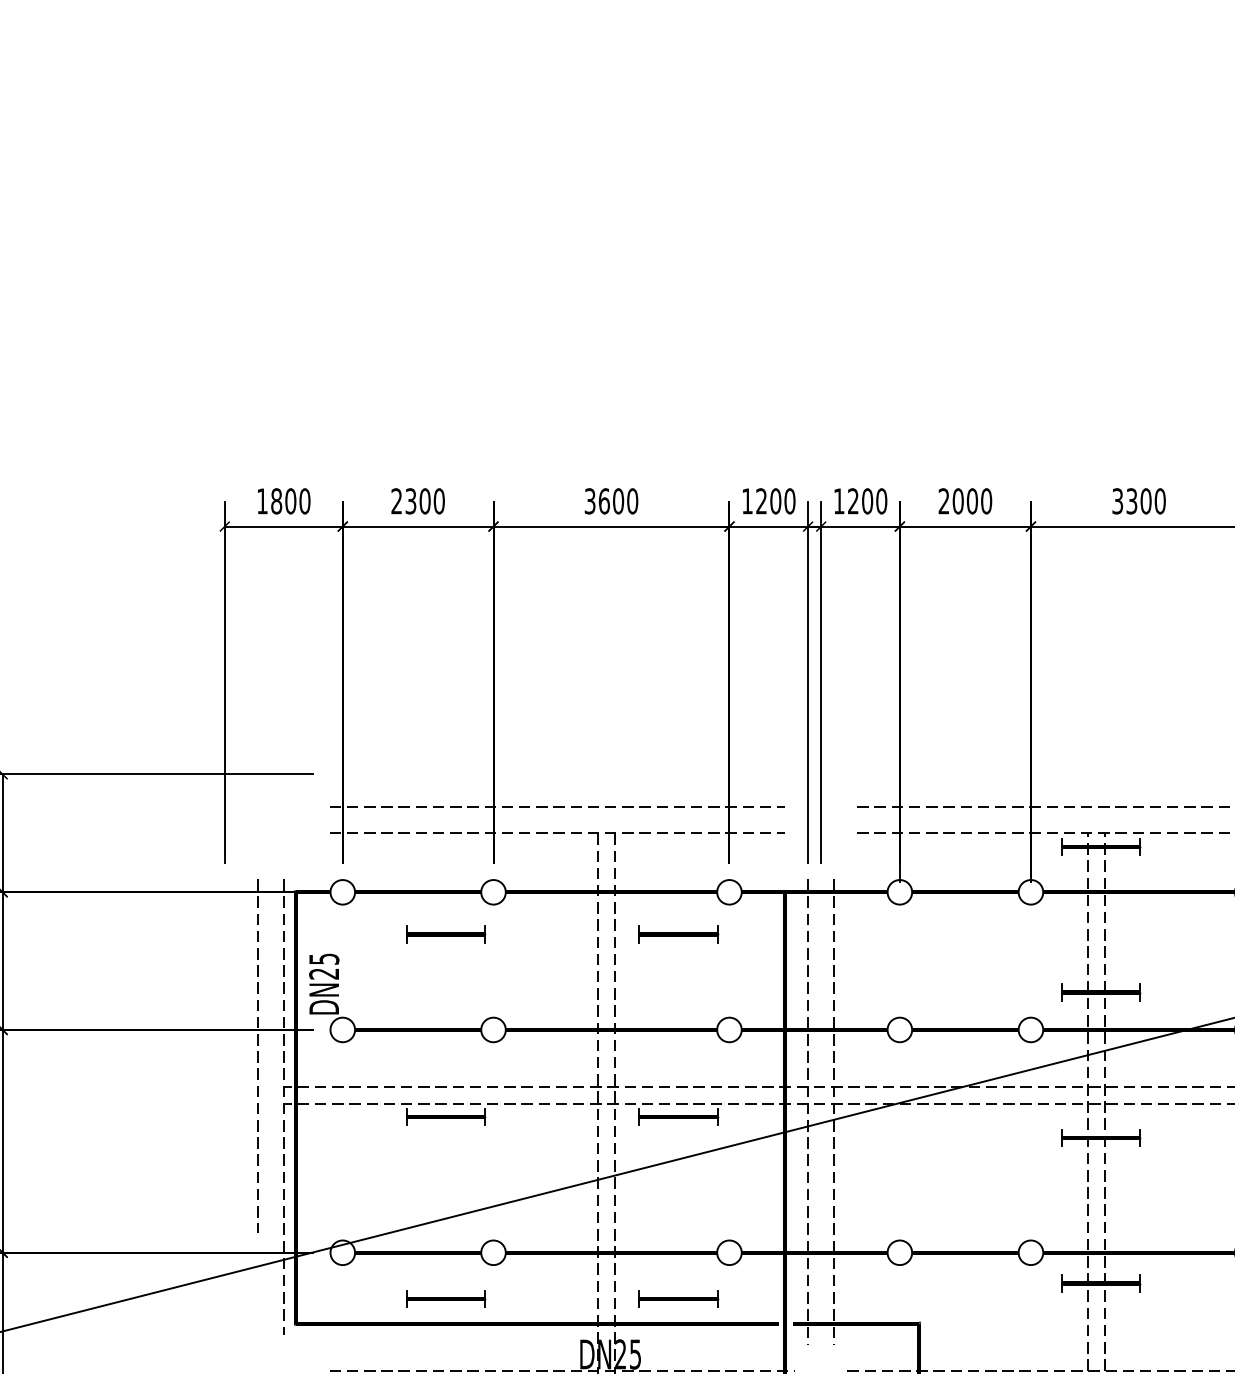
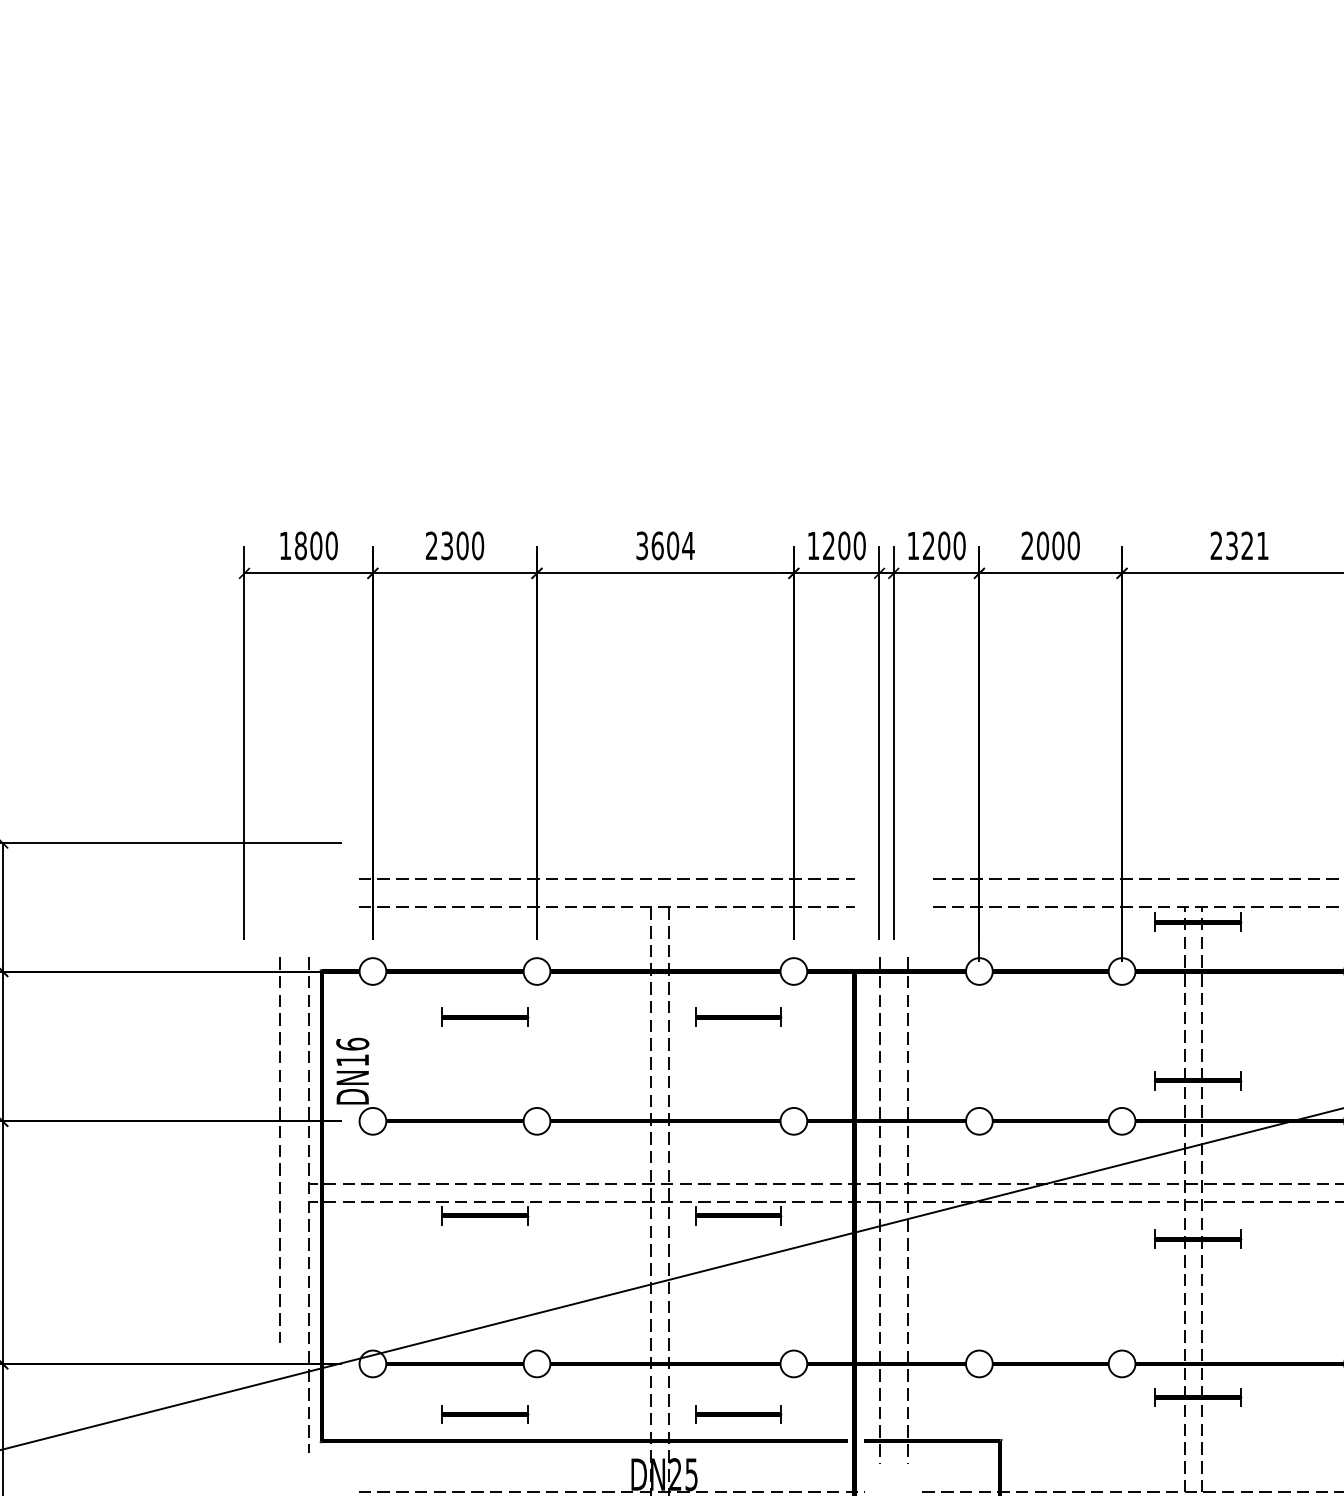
text: (632, 500) -> (688, 545), 3600 -> 3604
text: (1138, 500) -> (1239, 545), 3300 -> 2321
text: (324, 965) -> (352, 1051), DN25 -> DN16

